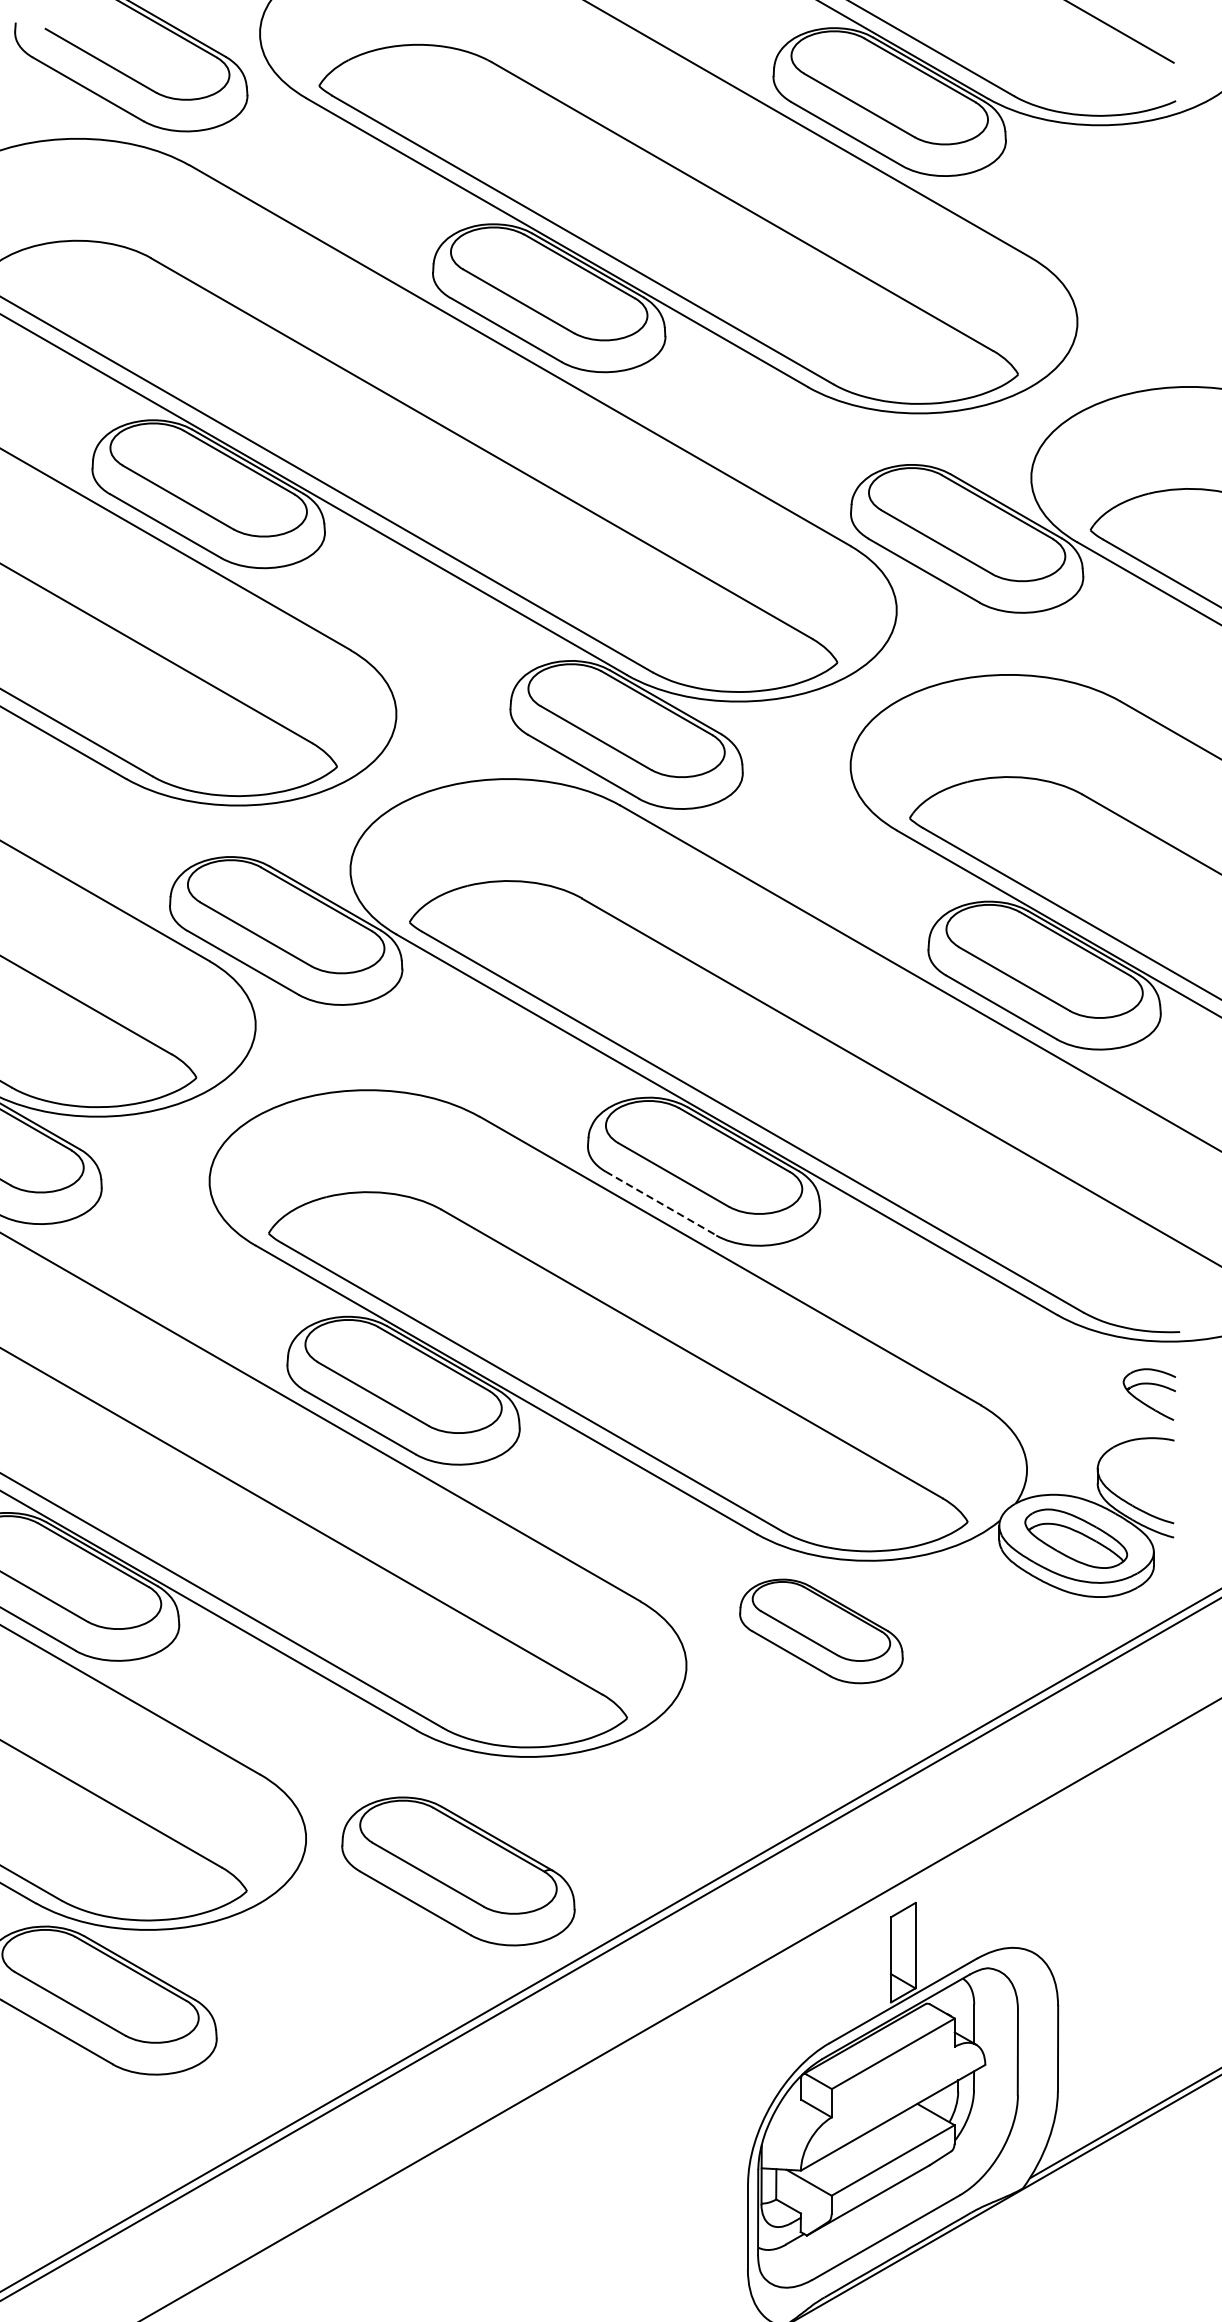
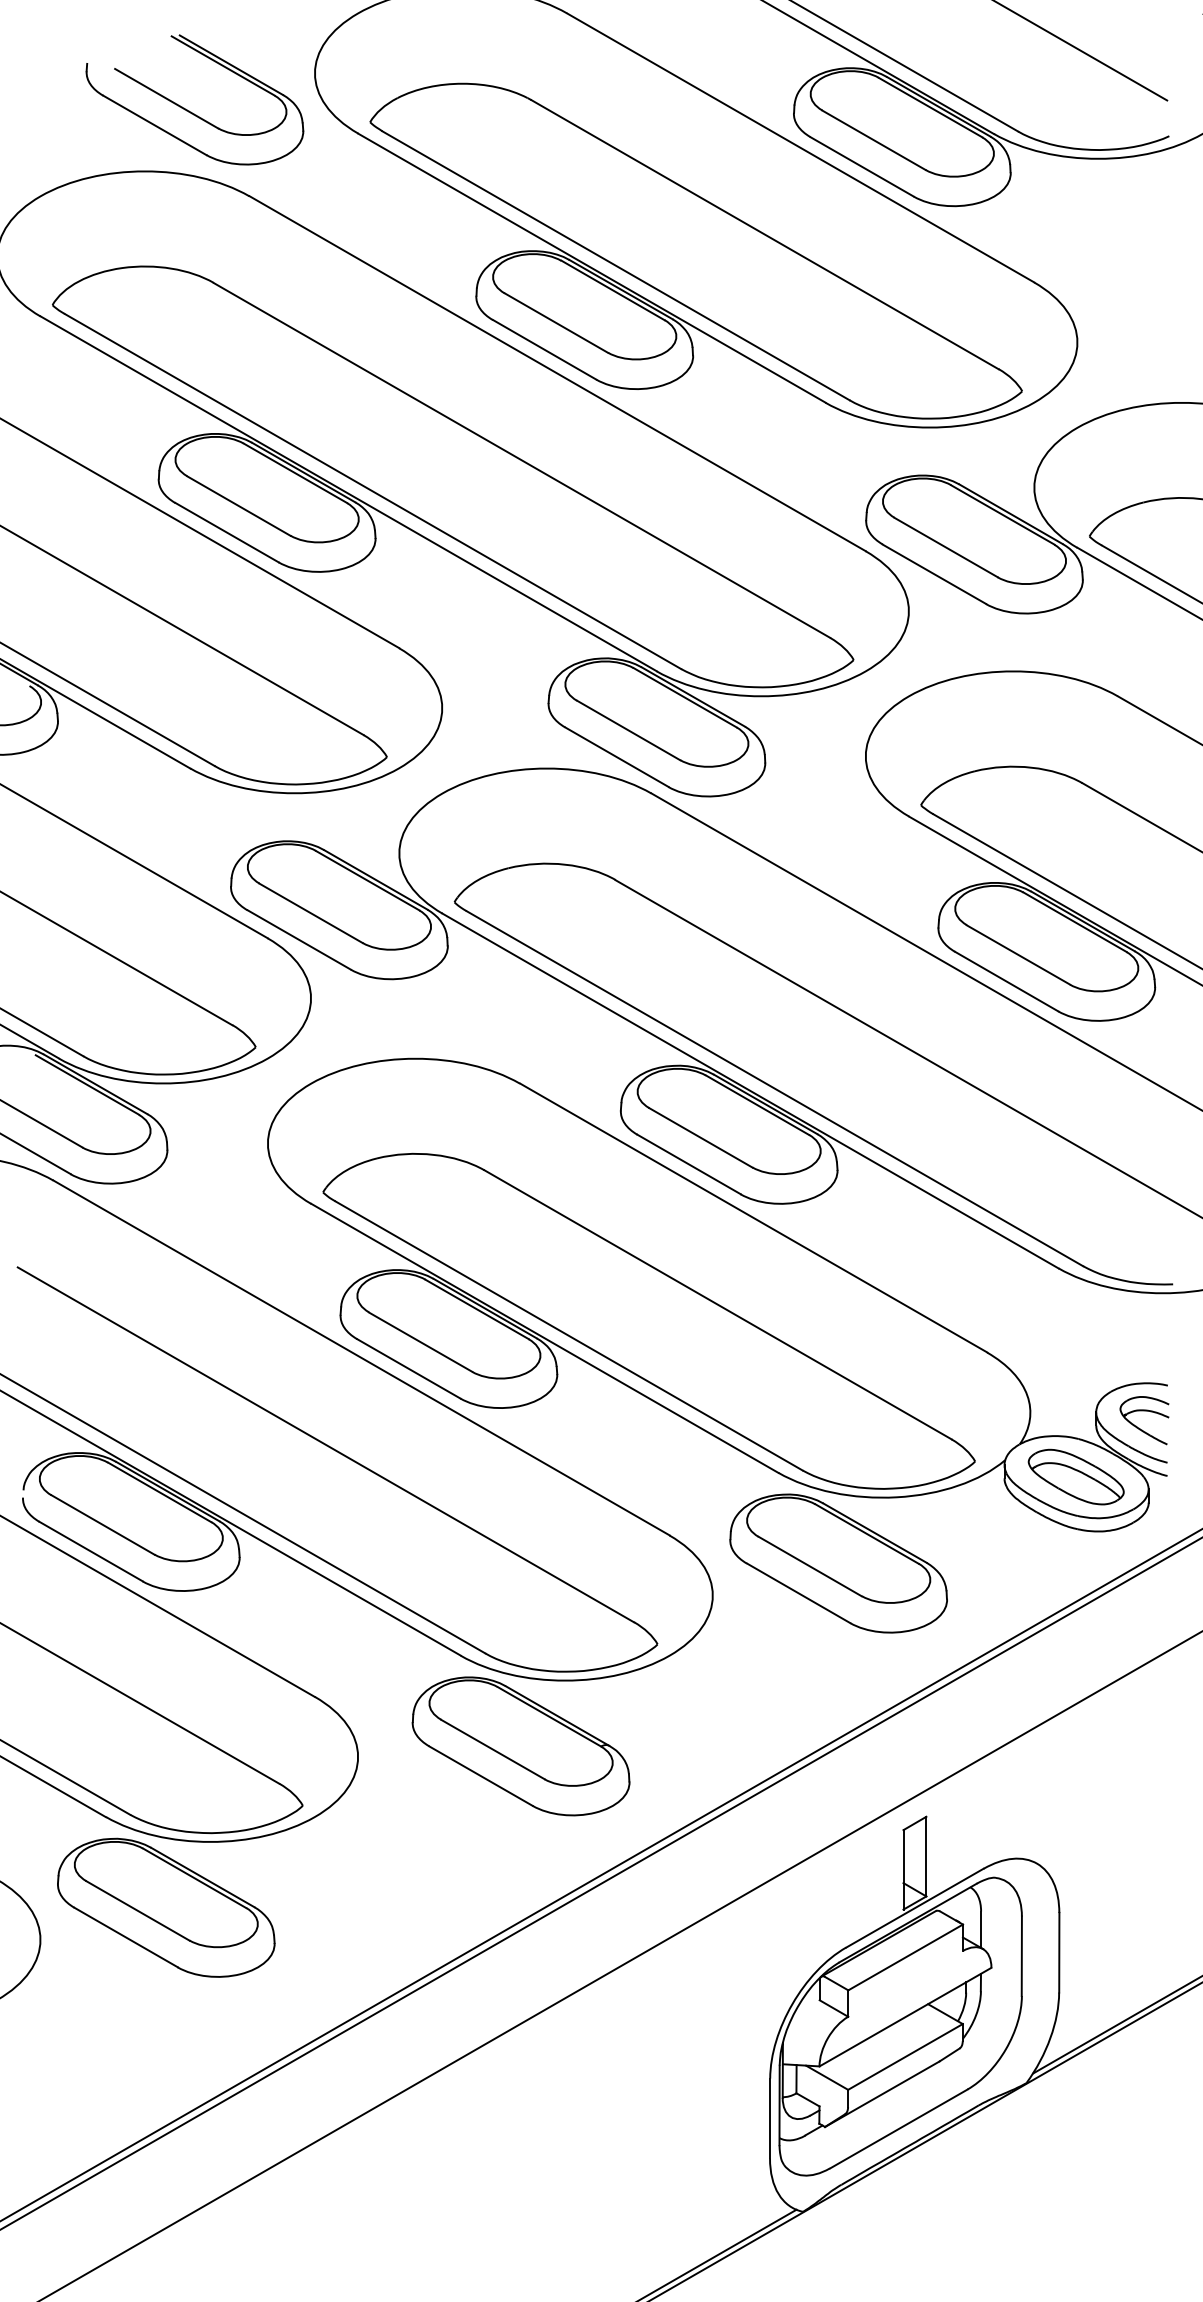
line: (661, 1203) -> (689, 1164), dashed -> solid
part: (1145, 1403) -> (1140, 1428), moved
part: (821, 1631) -> (838, 1563), size x1.43
part: (457, 1871) -> (520, 1746), moved

